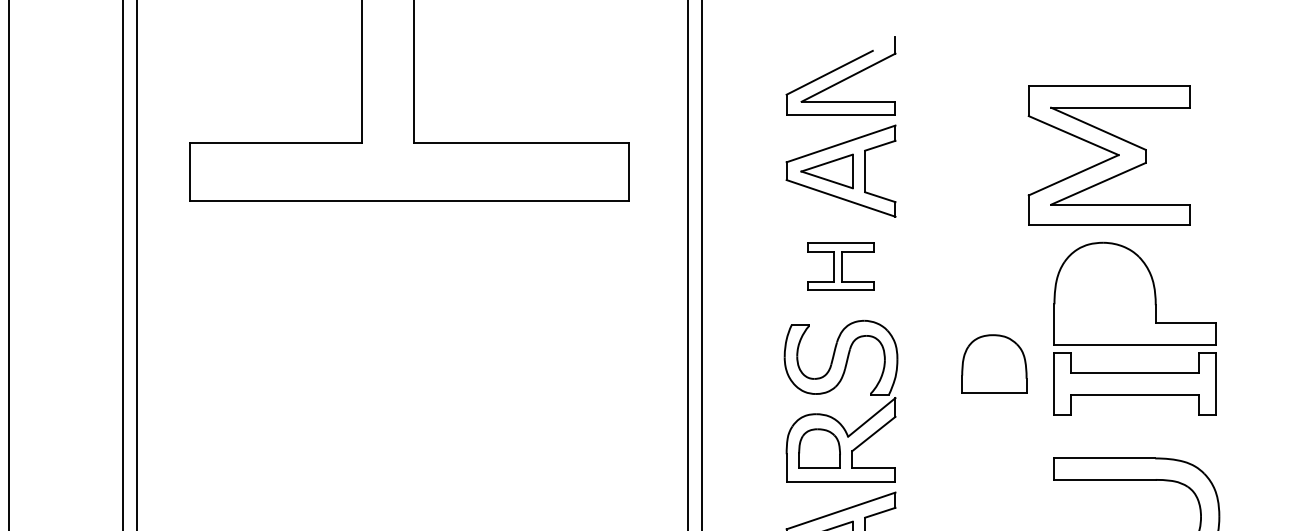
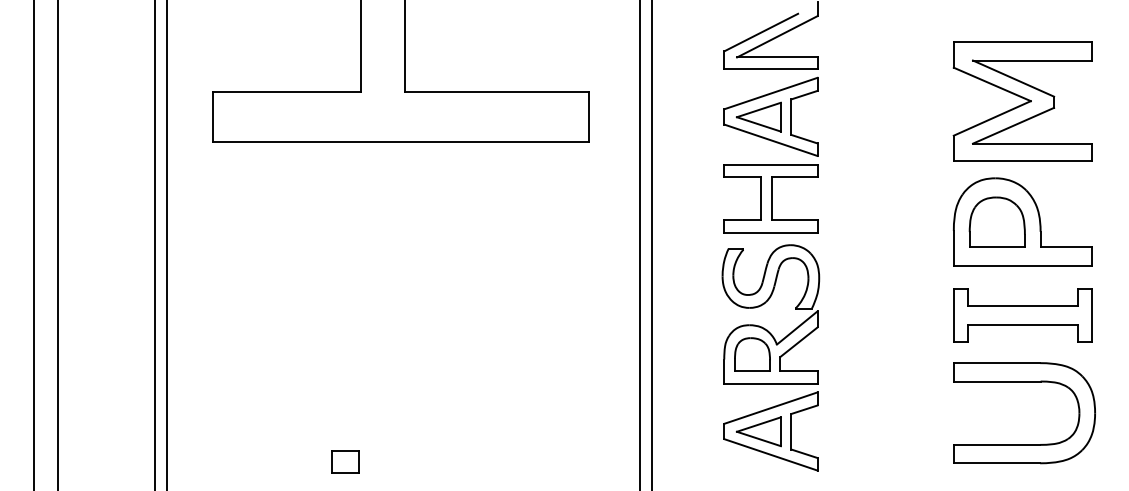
part: (1108, 155) -> (1022, 101), moved
part: (840, 266) -> (770, 198), size x1.67
part: (993, 363) -> (996, 221), moved
part: (1134, 384) -> (1022, 315), moved

